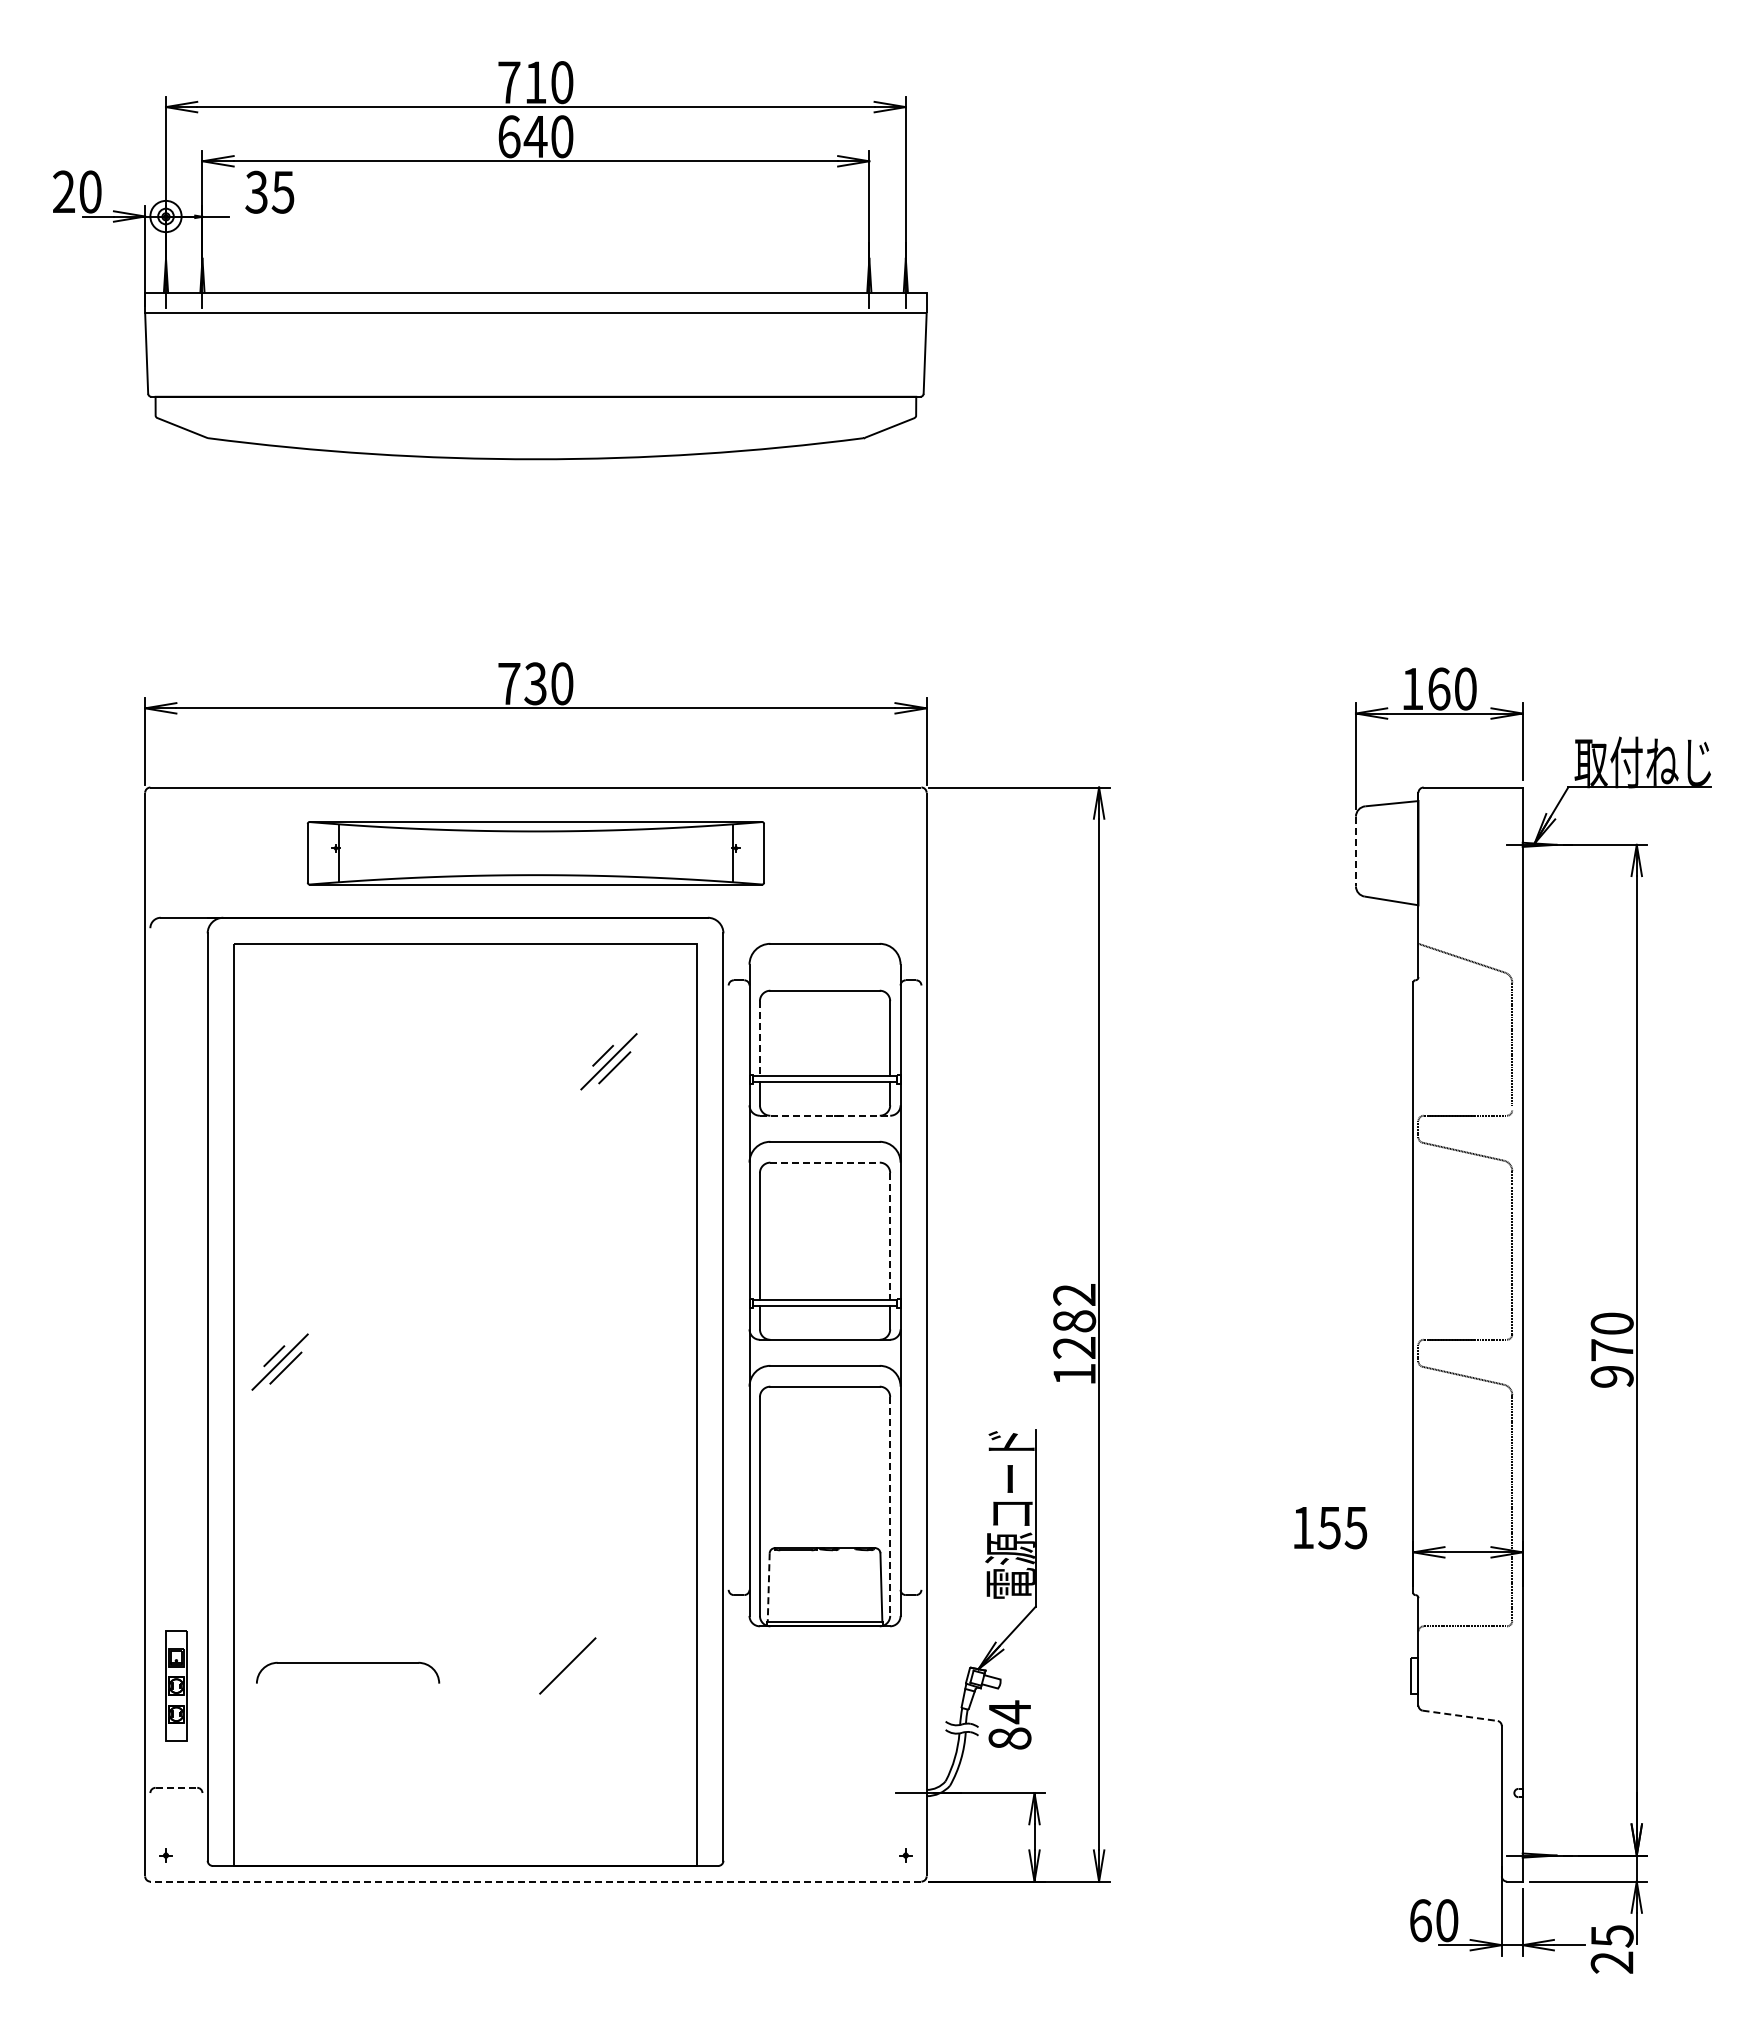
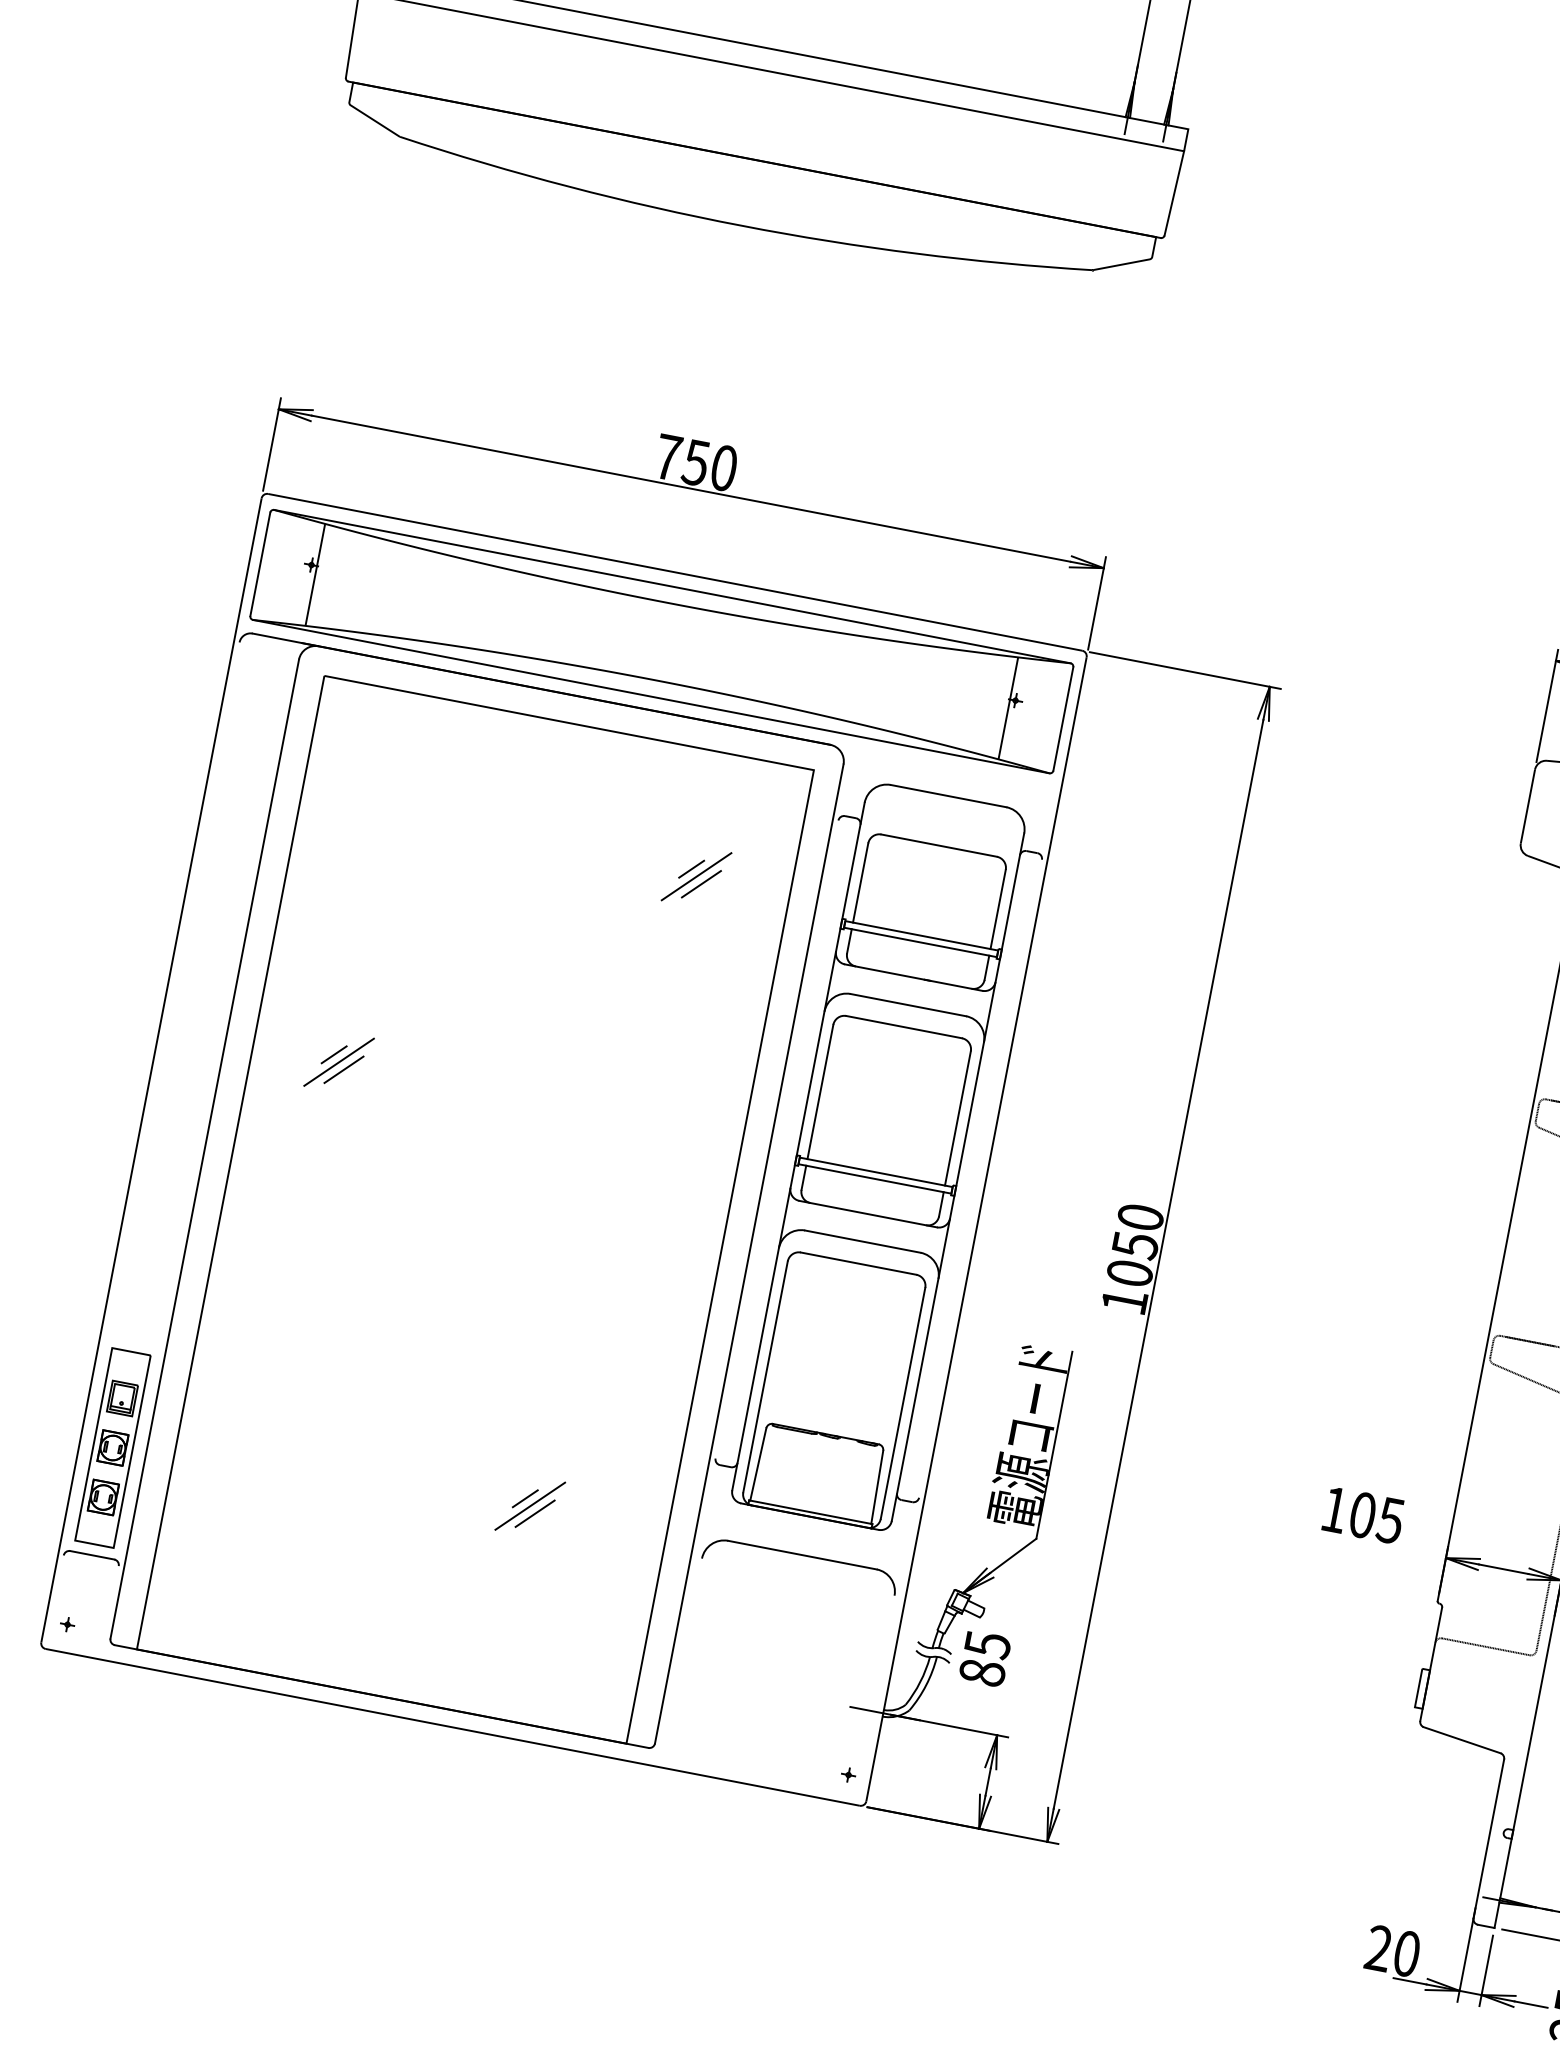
text: (535, 683) -> (695, 462), 730 -> 750
line: (1355, 851) -> (1527, 806), dashed -> solid
part: (535, 853) -> (661, 641), size x1.67
line: (759, 1038) -> (860, 882), dashed -> solid
line: (825, 1115) -> (914, 977), dashed -> solid
line: (825, 1162) -> (904, 1027), dashed -> solid
line: (890, 1236) -> (958, 1118), dashed -> solid
text: (1074, 1320) -> (1135, 1244), 1282 -> 1050
part: (279, 1361) -> (338, 1061), moved
line: (890, 1507) -> (903, 1404), dashed -> solid
text: (1329, 1527) -> (1362, 1514), 155 -> 105
line: (768, 1588) -> (757, 1465), dashed -> solid
line: (561, 1659) -> (524, 1498), added
part: (348, 1663) -> (802, 1555), moved
line: (573, 1671) -> (535, 1513), added
part: (176, 1685) -> (113, 1447), size x1.67
text: (1010, 1712) -> (988, 1645), 84 -> 85
line: (1460, 1715) -> (1462, 1739), dashed -> solid
line: (176, 1787) -> (92, 1554), dashed -> solid
line: (535, 1881) -> (452, 1727), dashed -> solid
text: (1420, 1920) -> (1378, 1948), 60 -> 20

